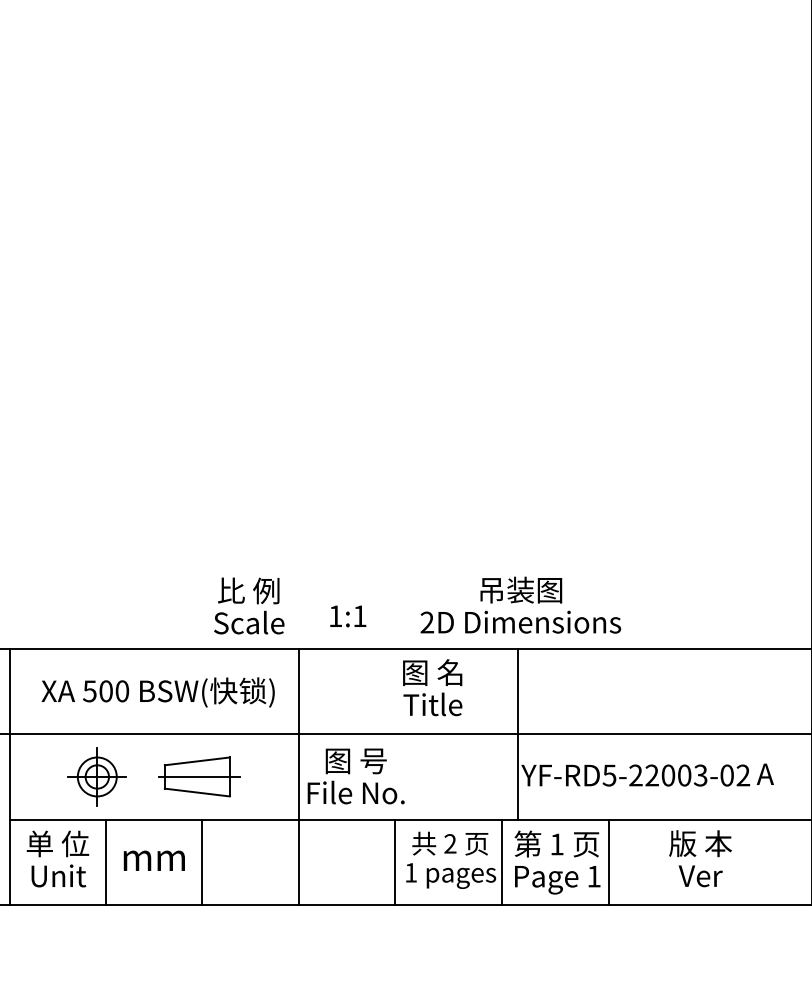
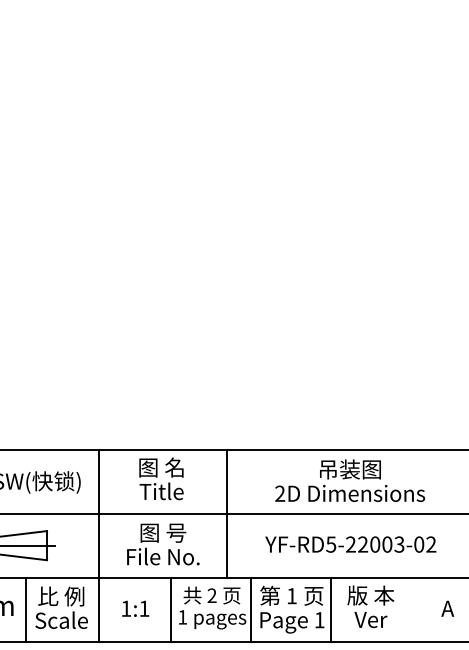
text: (520, 604) -> (349, 480), moved
text: (249, 605) -> (61, 607), moved
text: (348, 616) -> (135, 608), moved
text: (432, 687) -> (161, 478), moved
line: (517, 733) -> (226, 513), moved
text: (764, 773) -> (447, 608), moved
text: (355, 776) -> (162, 544), moved
text: (700, 858) -> (370, 606), moved

